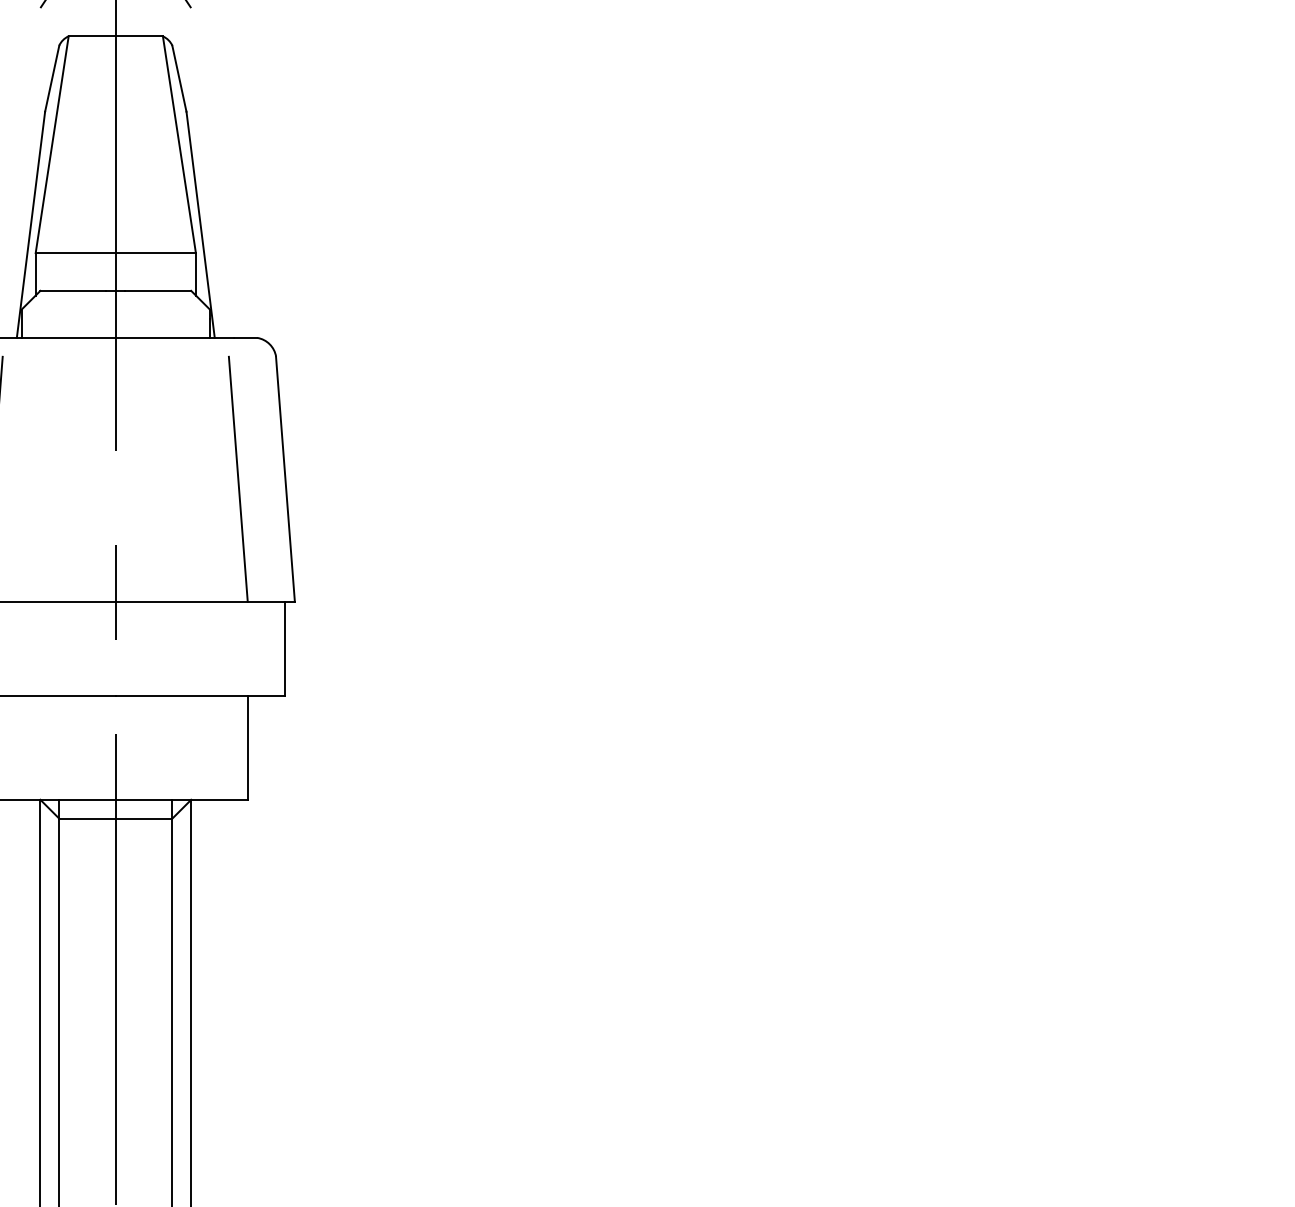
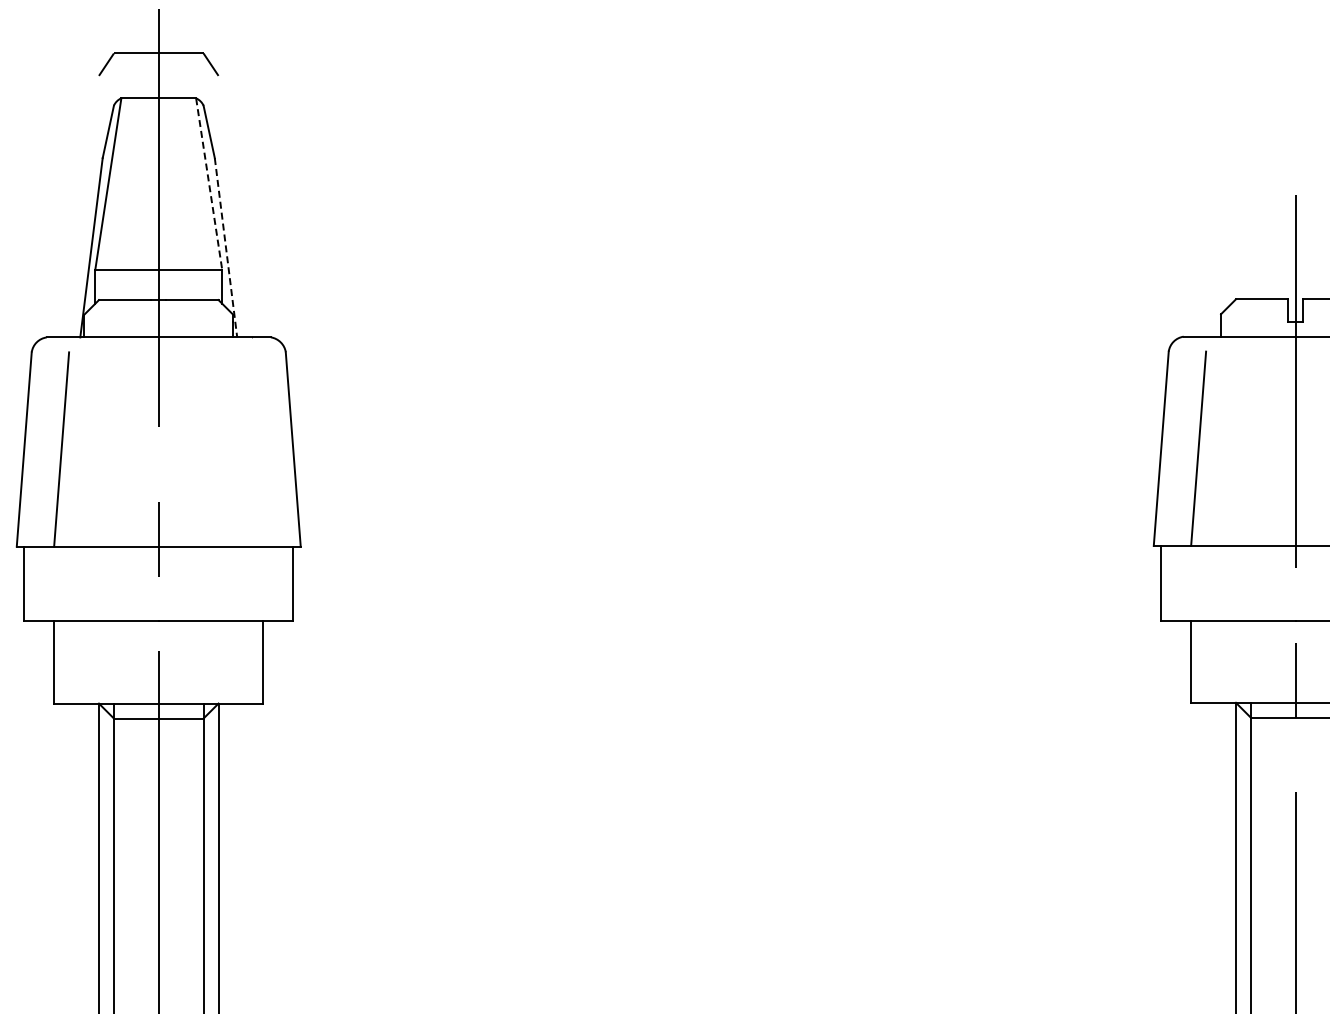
line: (179, 145) -> (209, 184), solid -> dashed
line: (201, 225) -> (226, 248), solid -> dashed
line: (237, 479) -> (255, 449), removed

